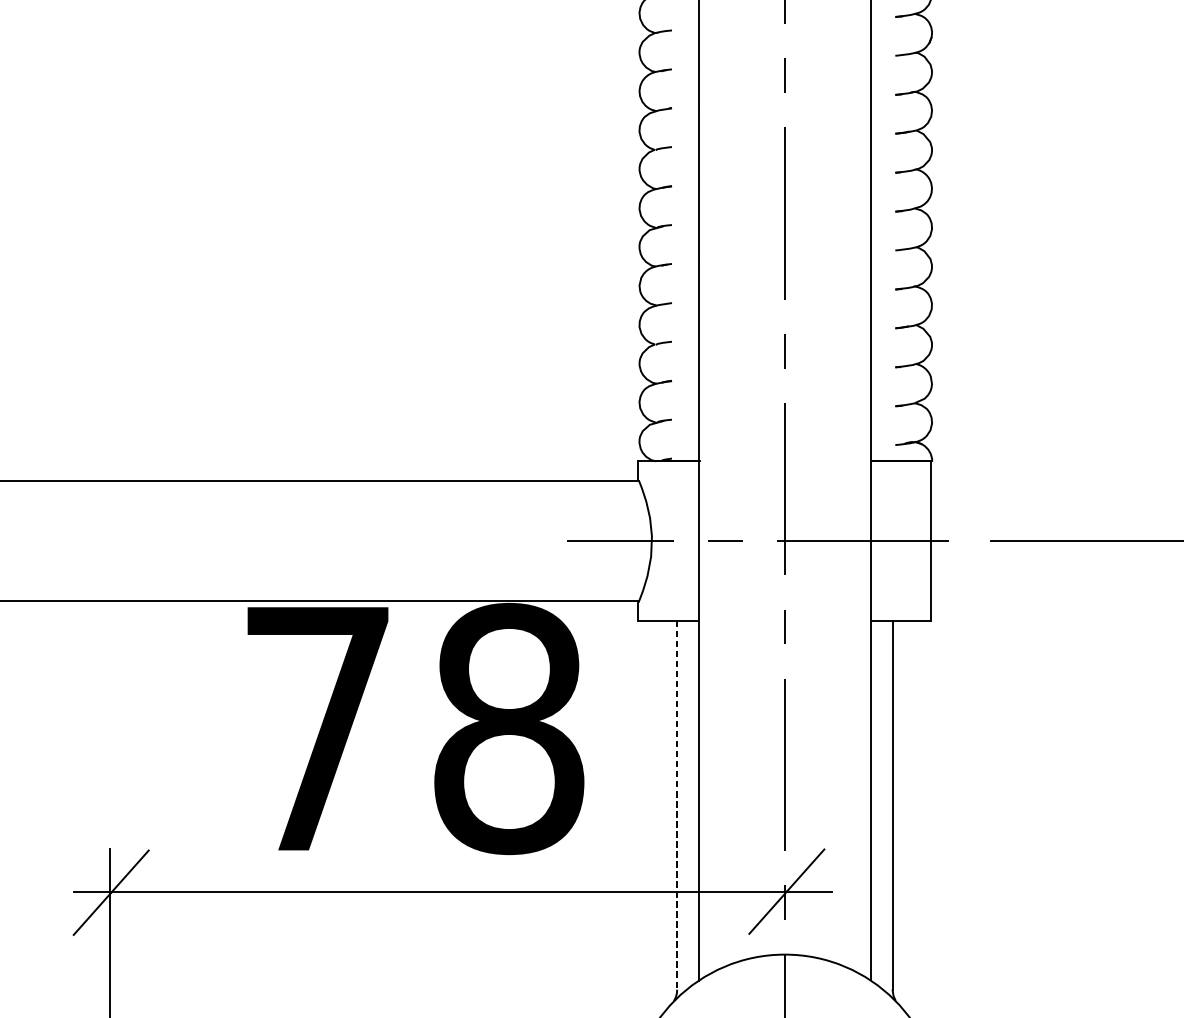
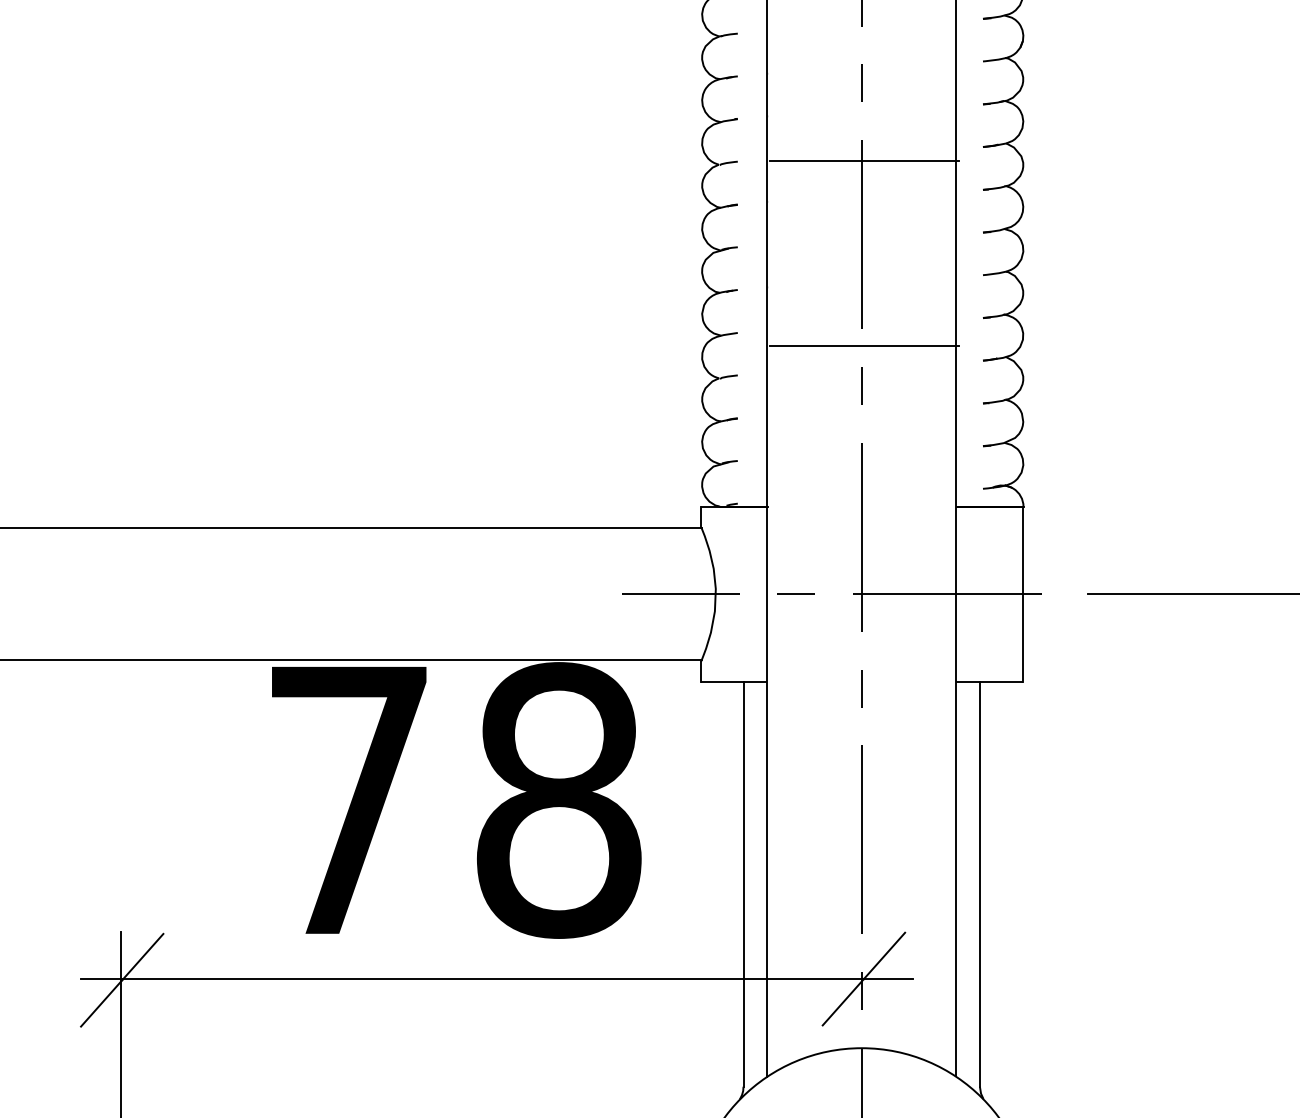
line: (786, 146) -> (863, 161), added
line: (786, 315) -> (863, 346), added
line: (677, 805) -> (743, 884), dashed -> solid

